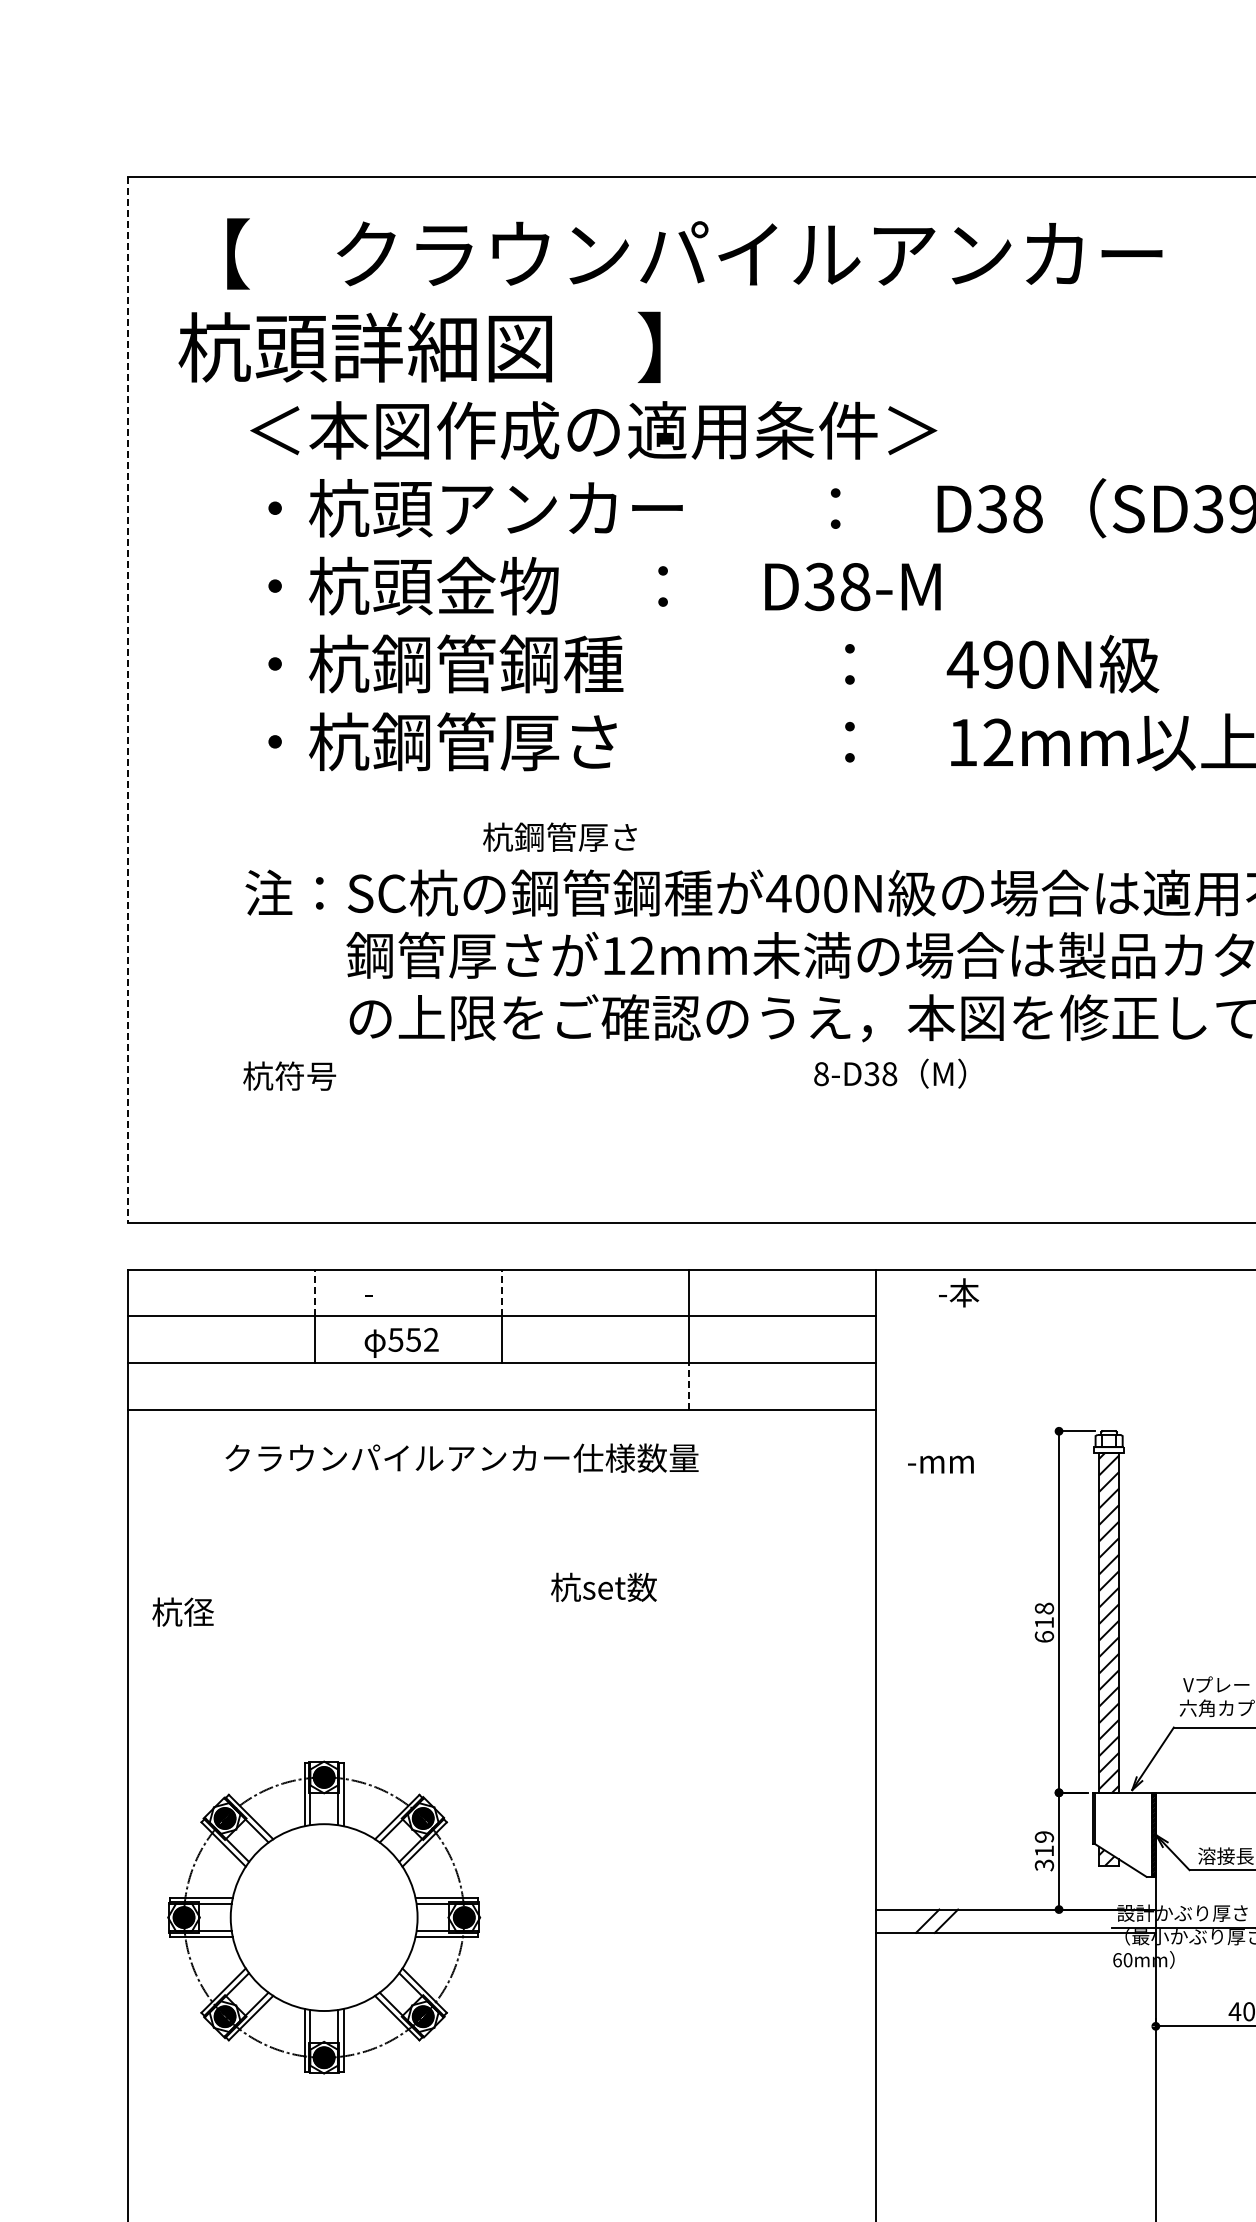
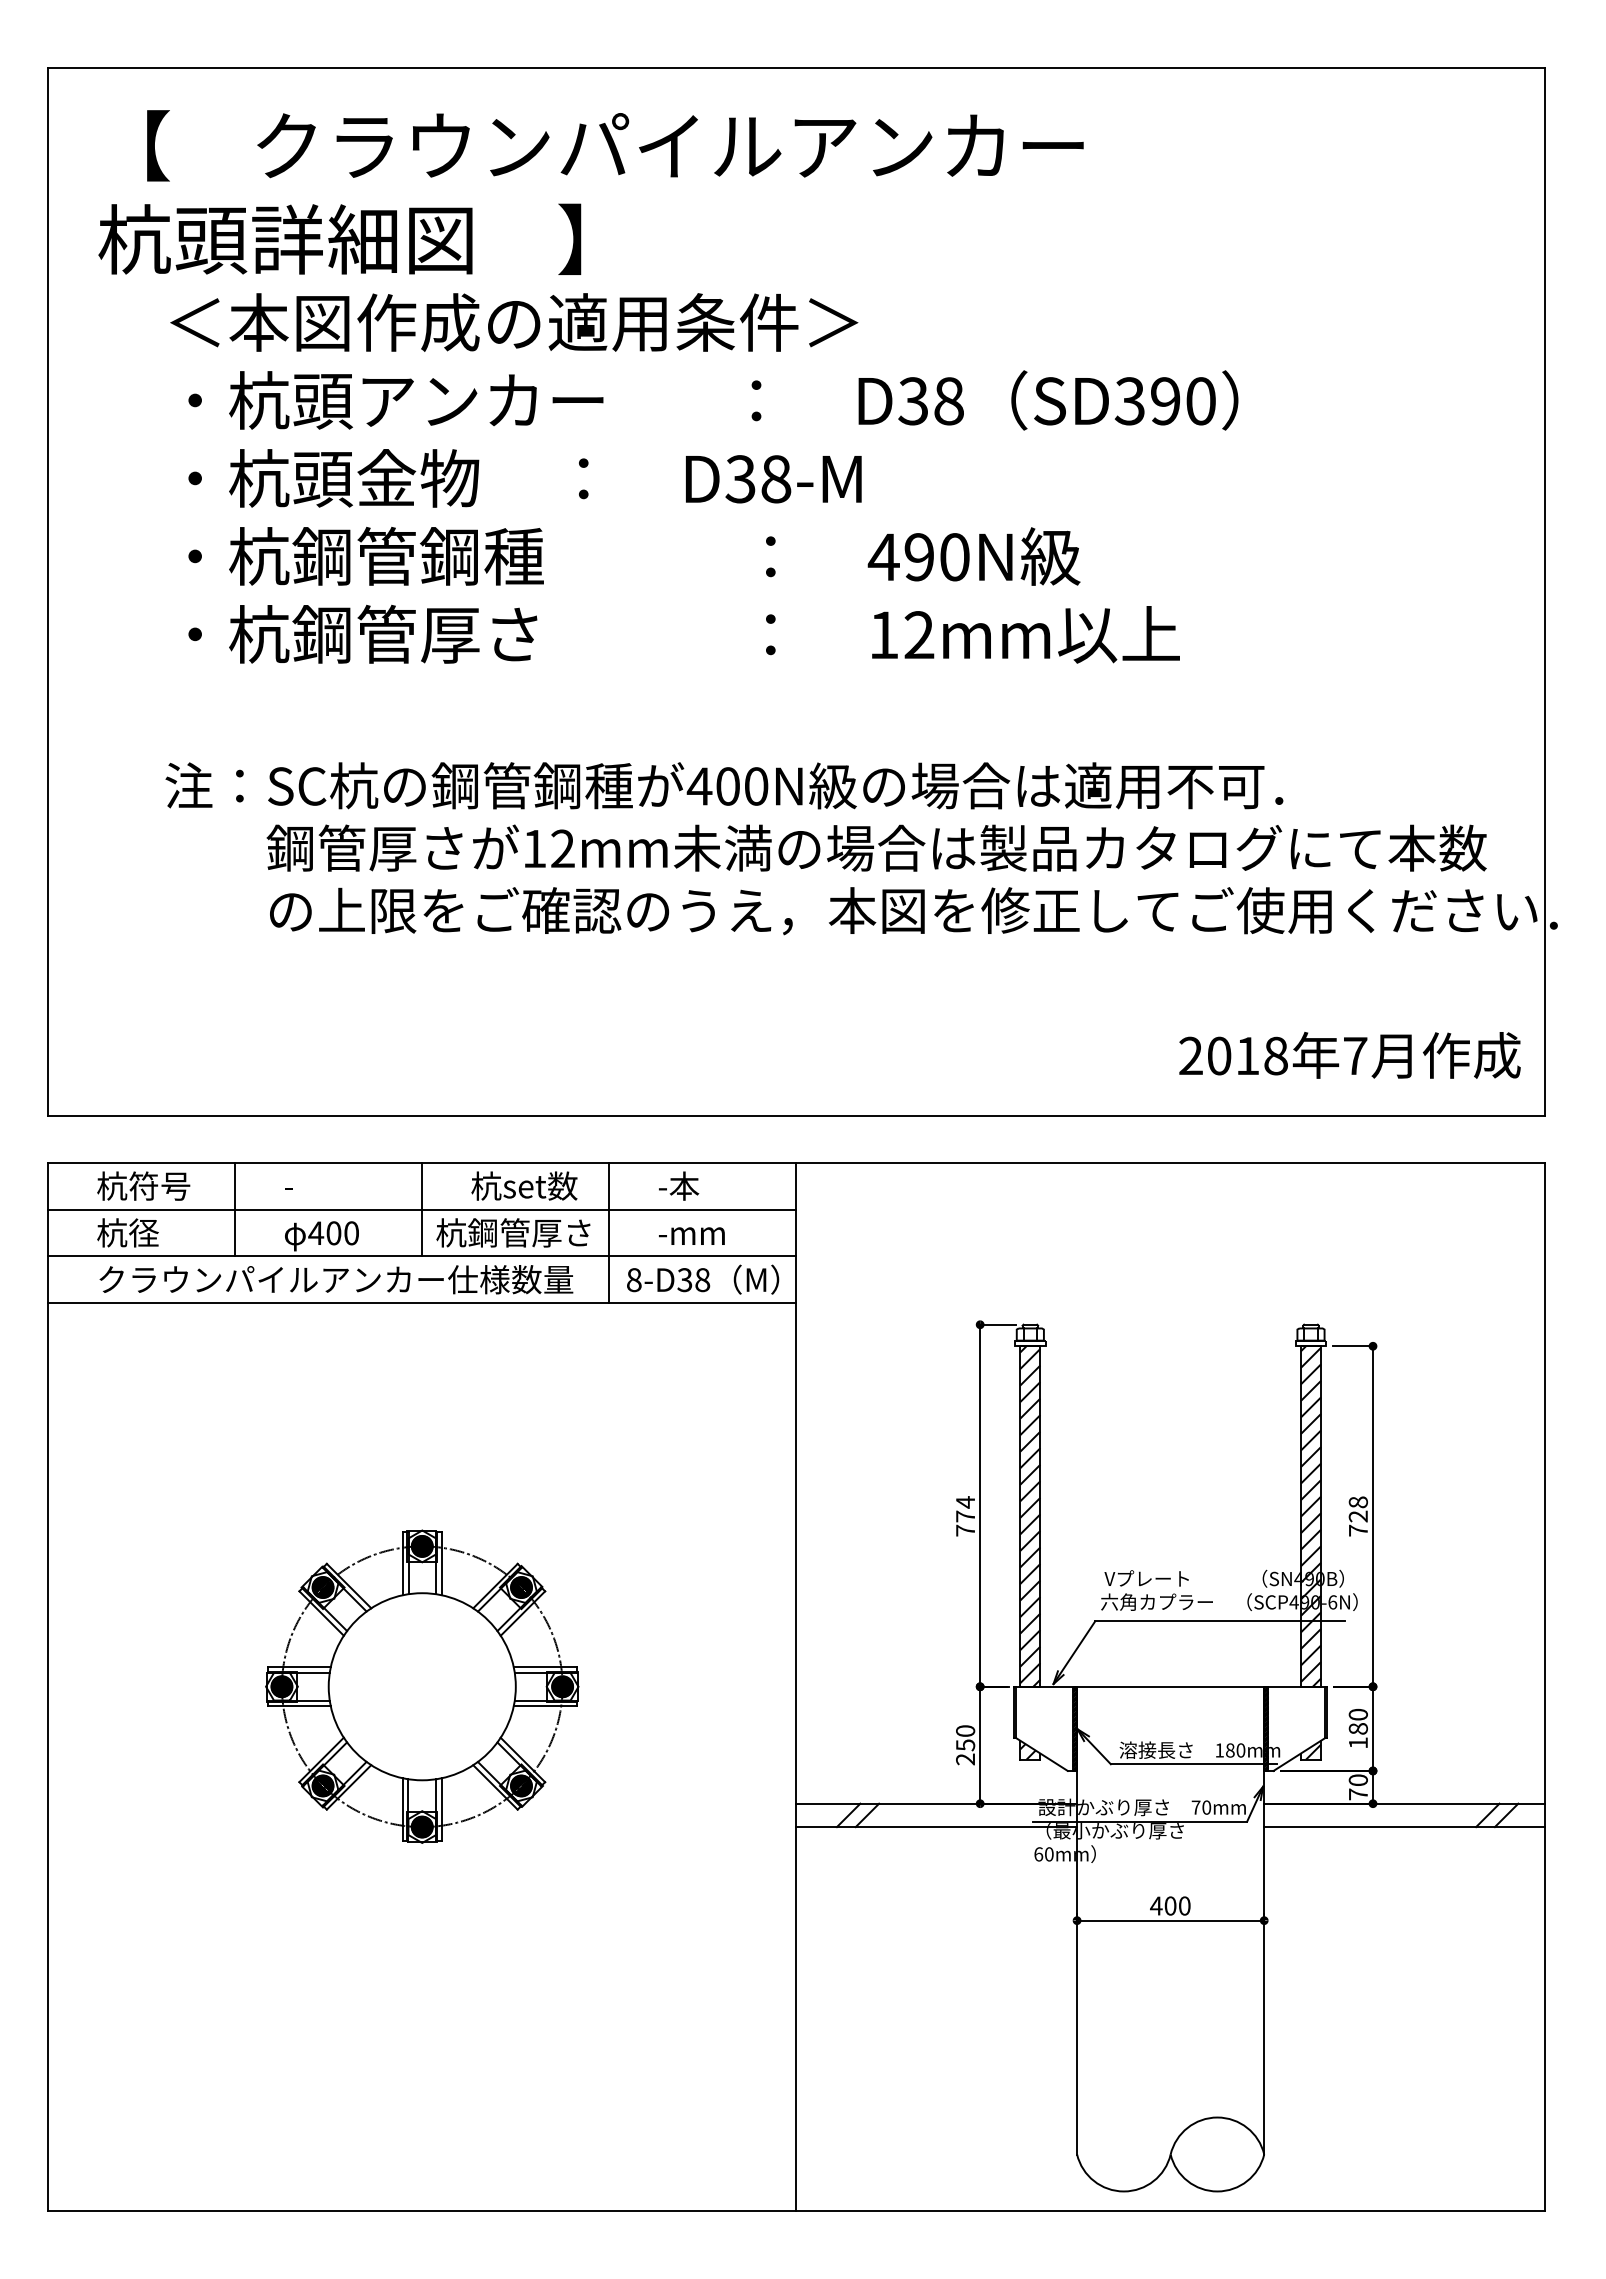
line: (128, 700) -> (48, 592), dashed -> solid
text: (560, 836) -> (513, 1232), moved
text: (890, 1073) -> (703, 1279), moved
text: (289, 1075) -> (143, 1185), moved
line: (315, 1292) -> (235, 1185), dashed -> solid
line: (502, 1292) -> (422, 1185), dashed -> solid
text: (959, 1292) -> (679, 1185), moved
text: (413, 1340) -> (333, 1233), 552 -> 400
line: (688, 1386) -> (609, 1279), dashed -> solid
text: (462, 1457) -> (336, 1279), moved
text: (940, 1463) -> (691, 1235), moved
text: (603, 1586) -> (524, 1185), moved
text: (182, 1611) -> (127, 1232), moved
text: (1044, 1622) -> (965, 1516), 618 -> 774
text: (1044, 1851) -> (965, 1745), 319 -> 250
part: (324, 1917) -> (422, 1686), moved

